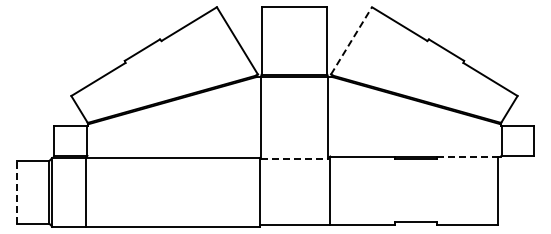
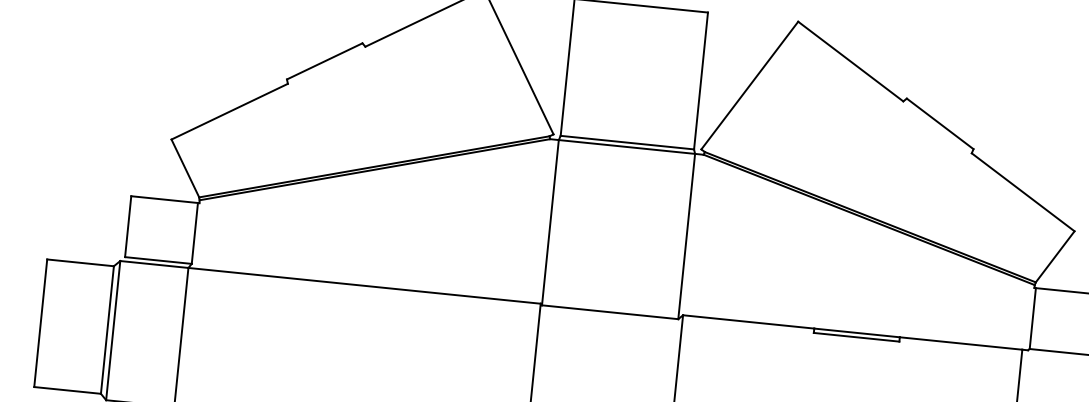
line: (351, 40) -> (749, 84), dashed -> solid
line: (468, 156) -> (962, 343), dashed -> solid
line: (294, 158) -> (610, 311), dashed -> solid
line: (16, 192) -> (40, 323), dashed -> solid

